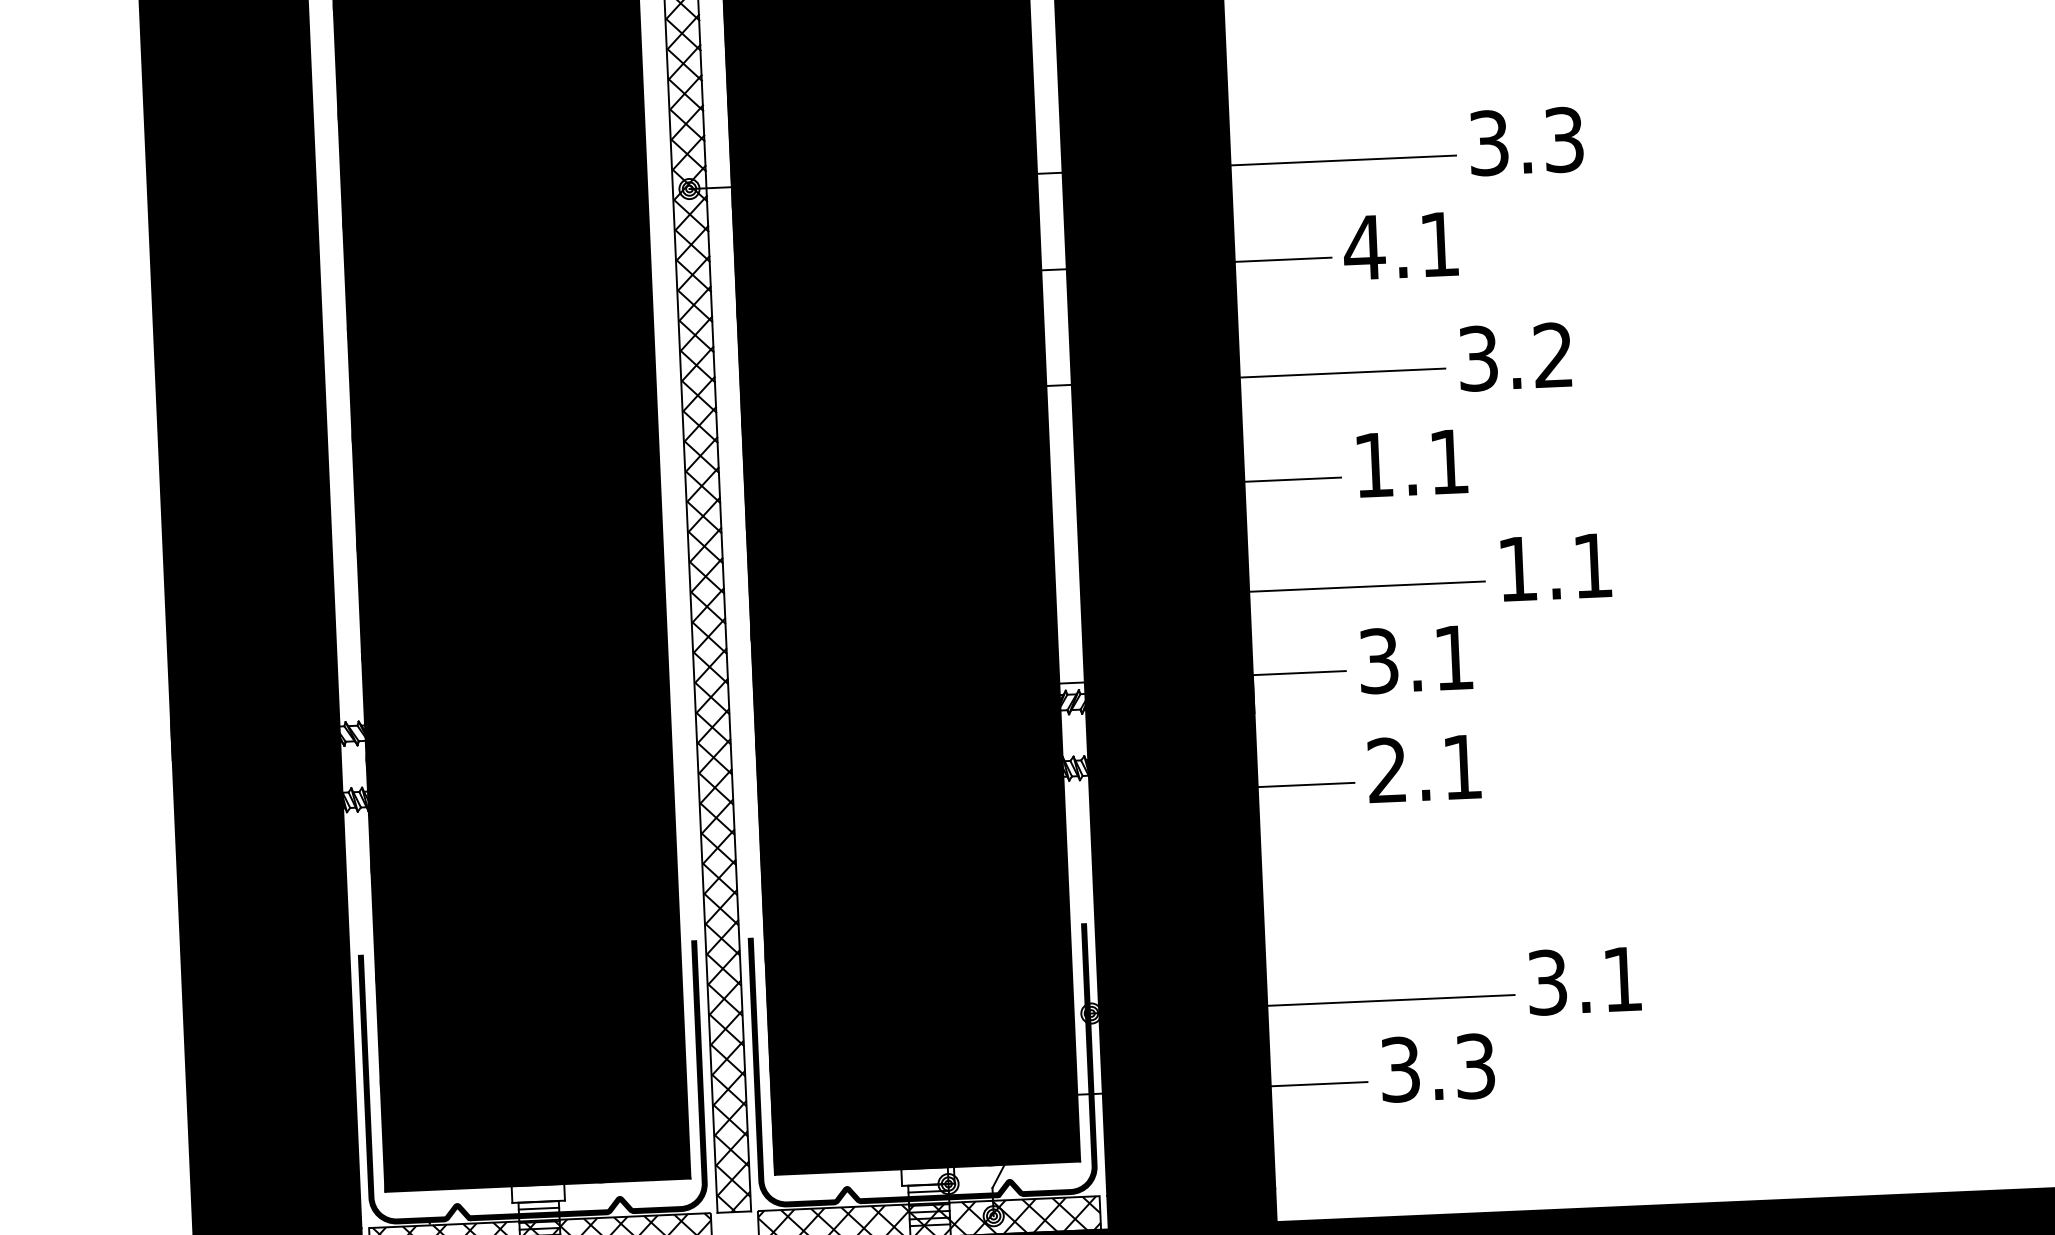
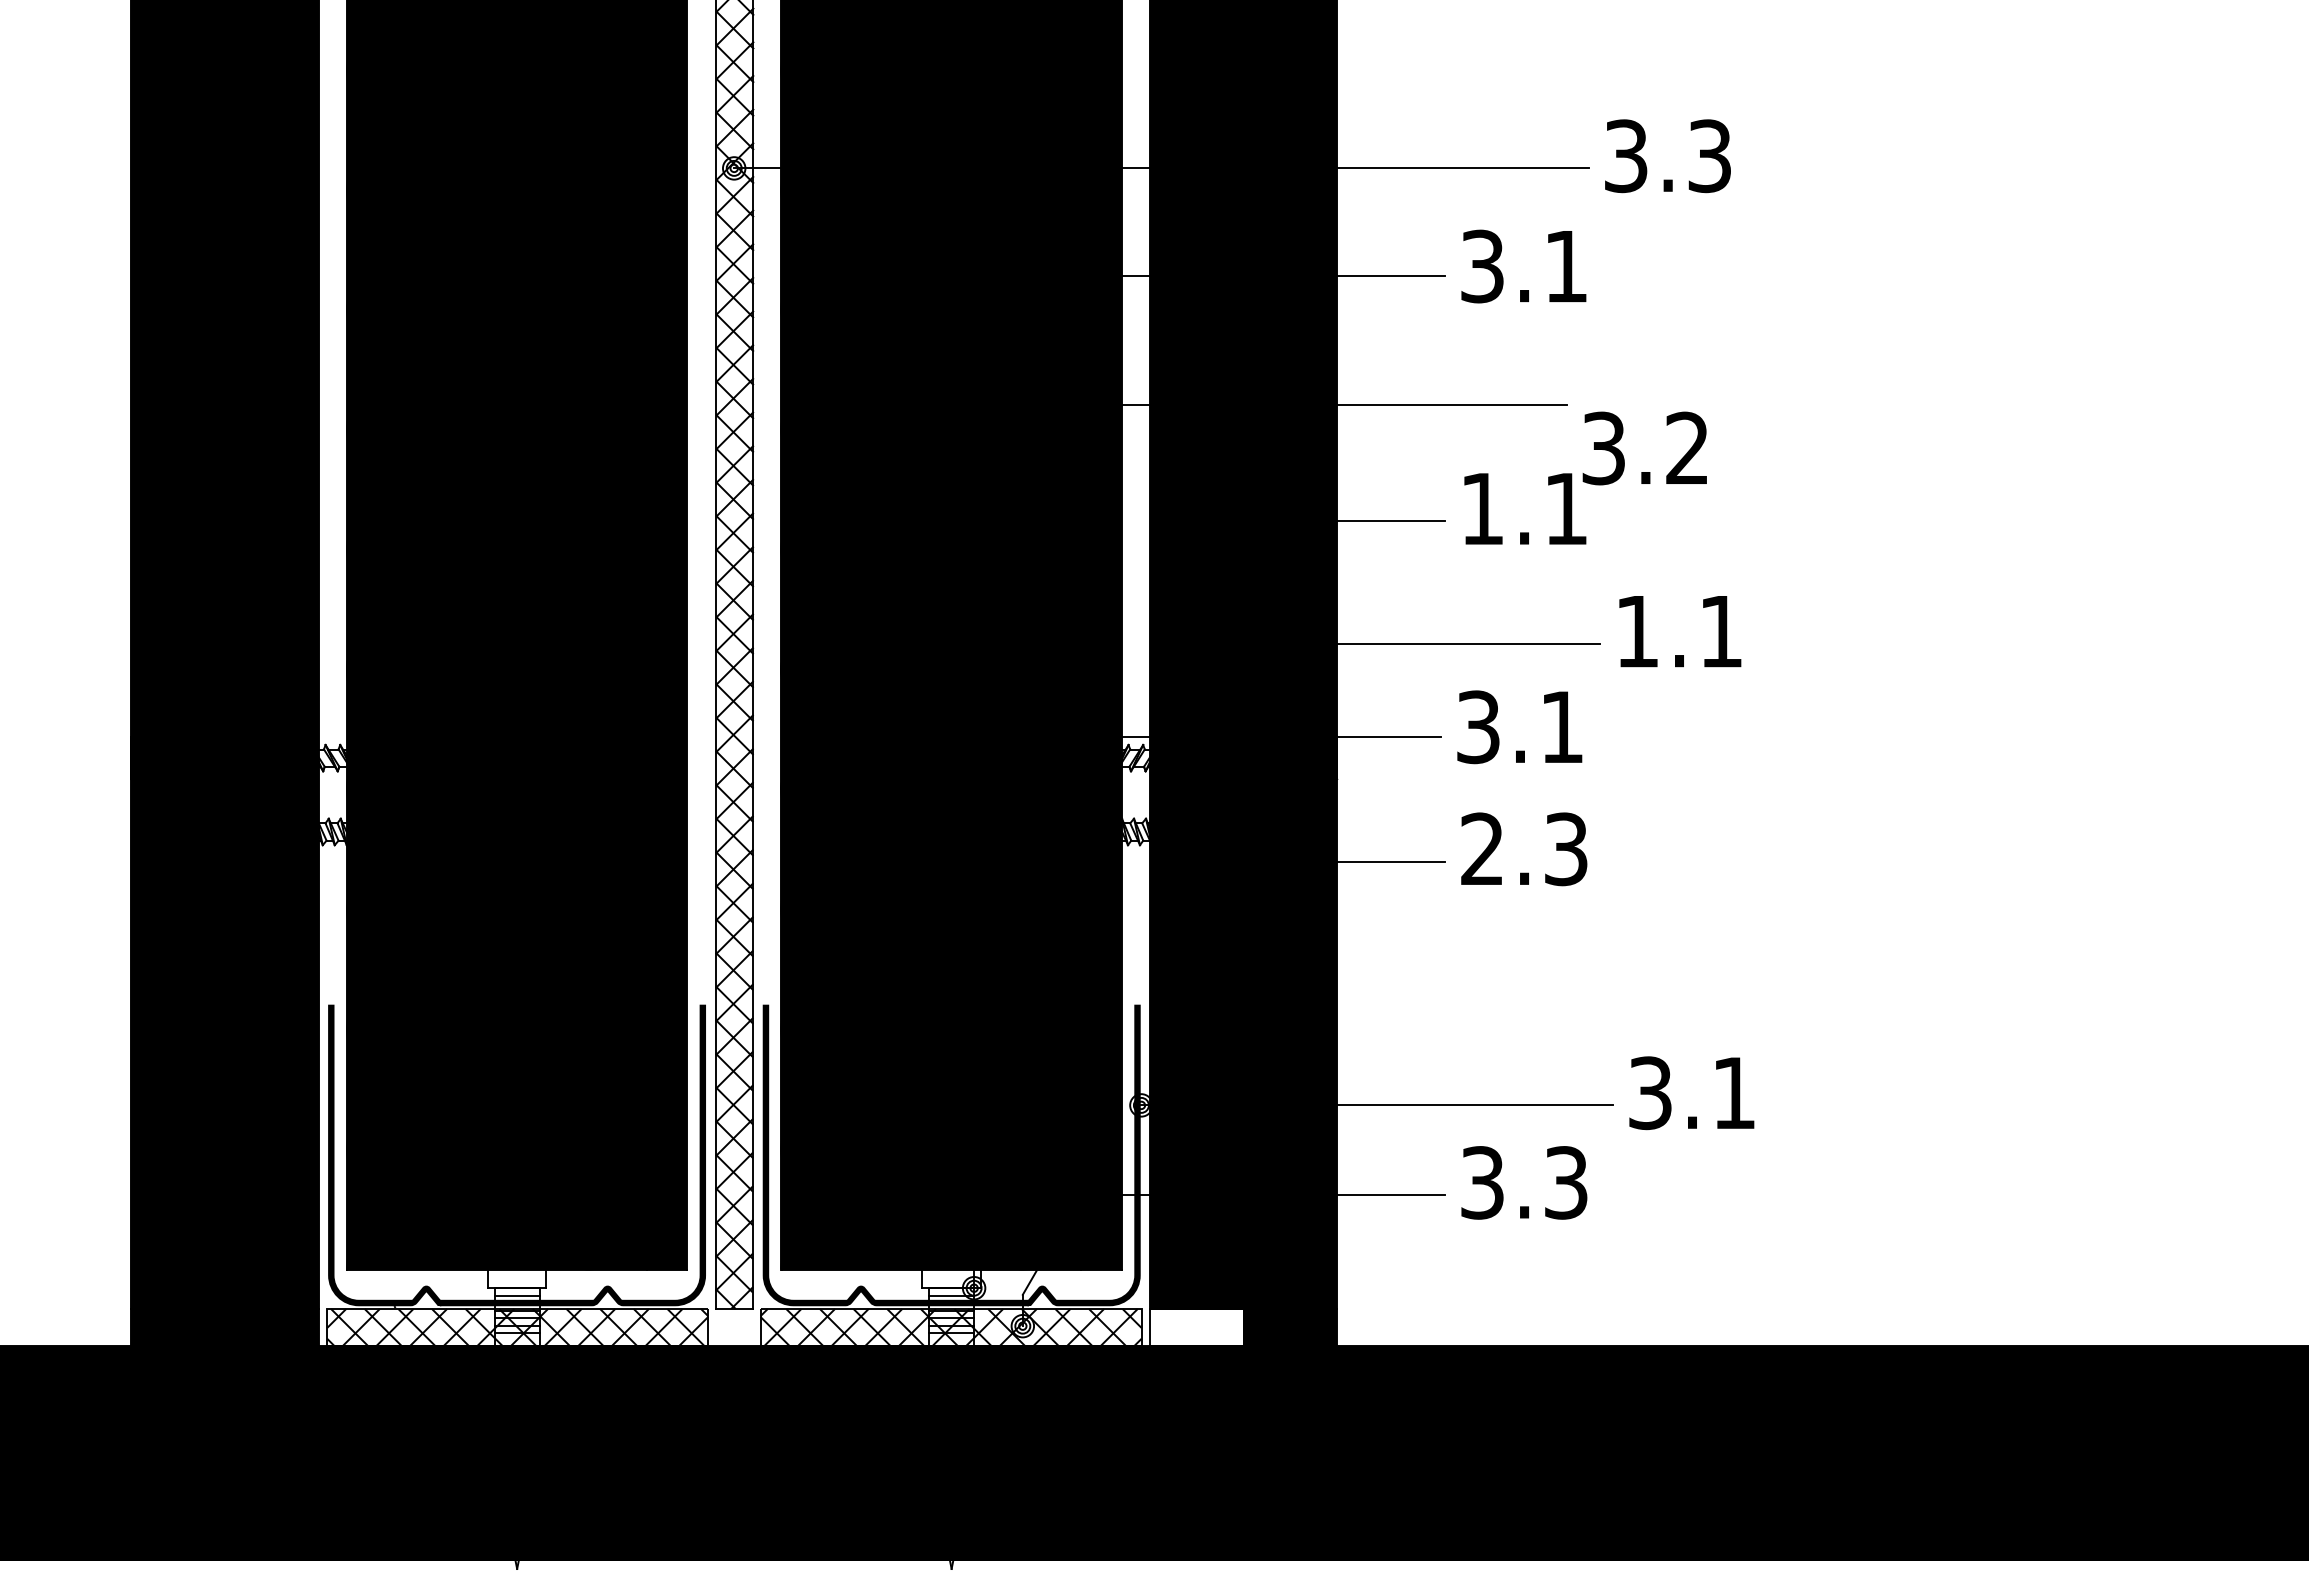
text: (1364, 247) -> (1482, 266), 4.1 -> 3.1
text: (1514, 357) -> (1644, 448), moved
text: (1462, 767) -> (1566, 849), 2.1 -> 2.3
fill: (1149, 1210) -> (1196, 1327), removed

